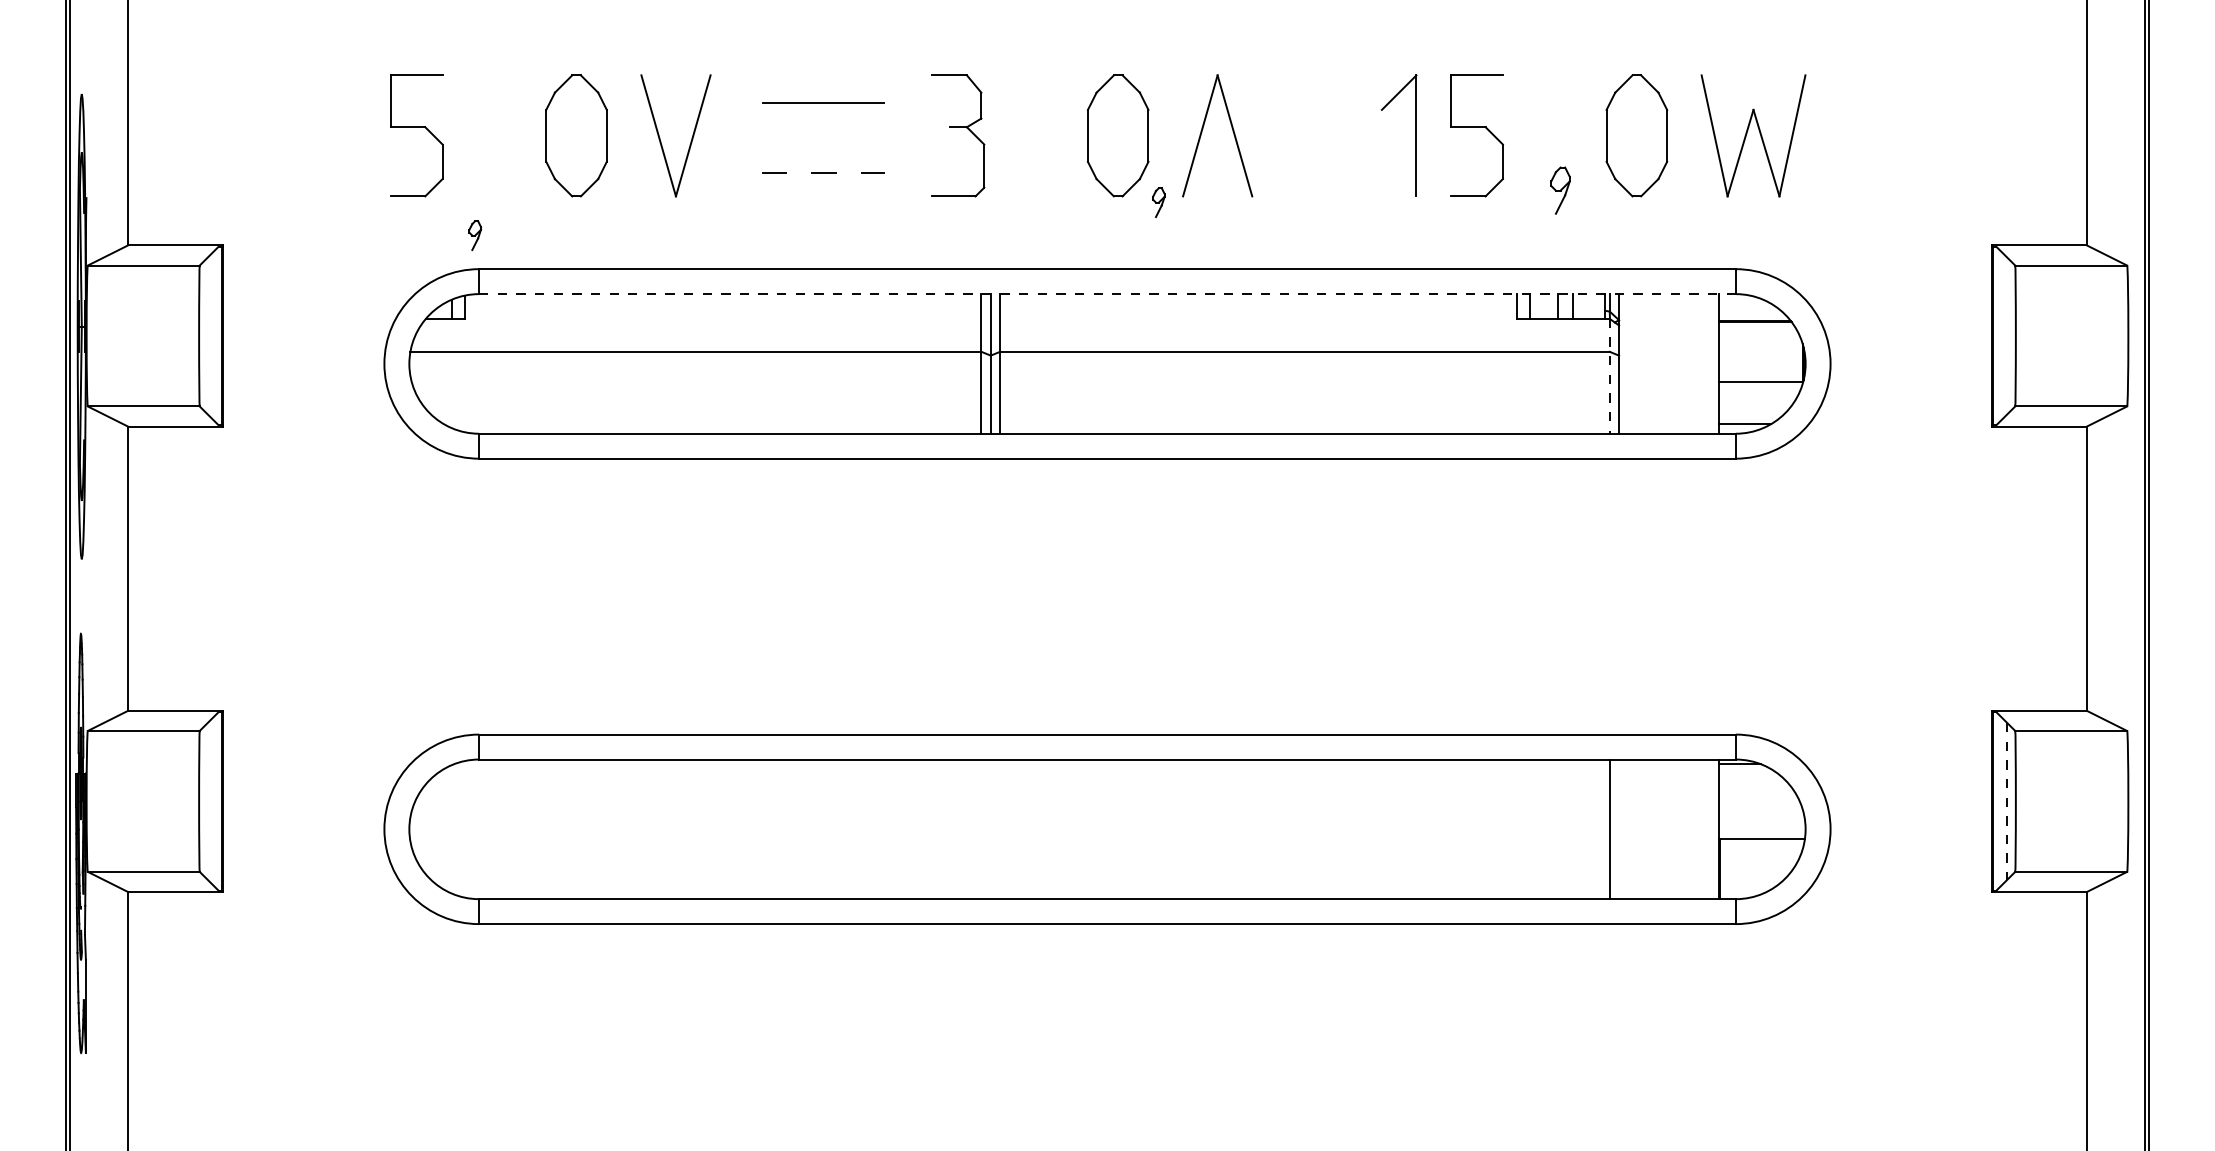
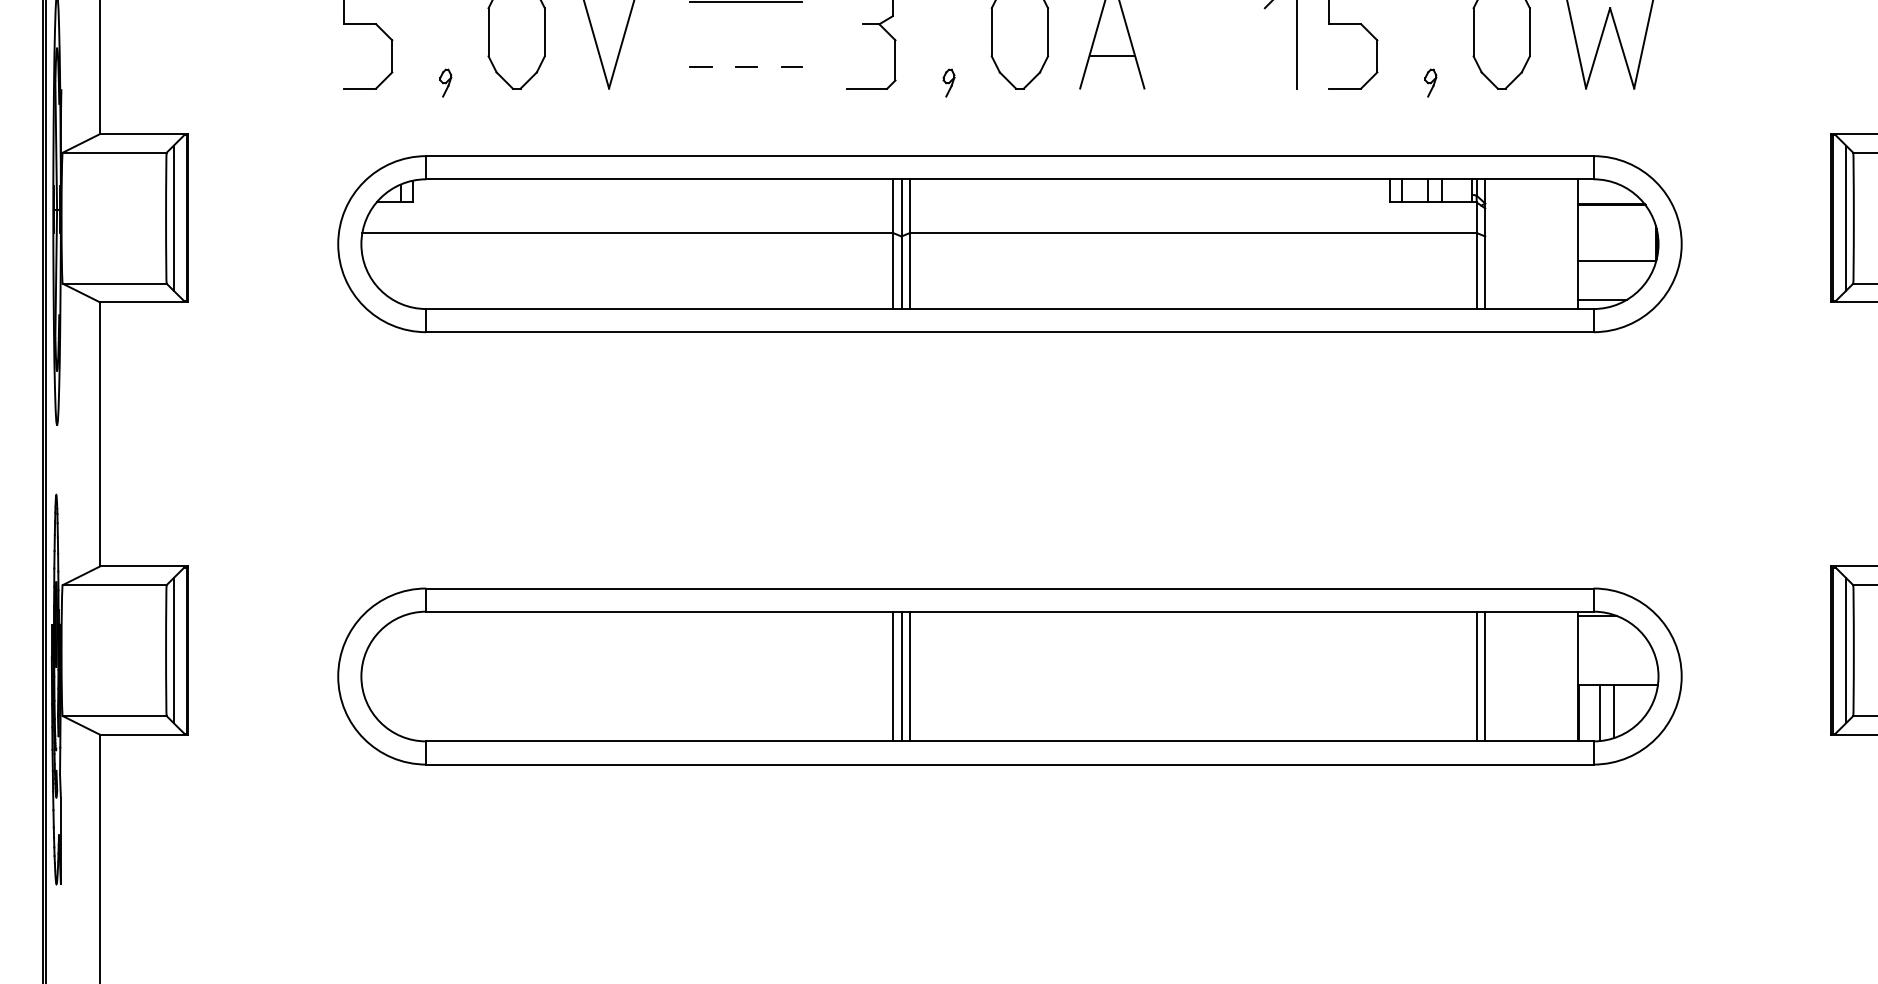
line: (1217, 161) -> (1112, 56), added
part: (1560, 190) -> (1430, 83), size x0.62
part: (1158, 202) -> (948, 83), moved
part: (475, 235) -> (446, 83), moved
line: (1107, 294) -> (1009, 179), dashed -> solid
line: (207, 335) -> (173, 217), added
line: (2007, 335) -> (1846, 217), added
line: (1609, 376) -> (1476, 255), dashed -> solid
line: (207, 801) -> (173, 650), added
line: (2007, 801) -> (1846, 650), dashed -> solid
line: (981, 829) -> (892, 676), added
line: (990, 829) -> (901, 676), added
line: (1000, 829) -> (910, 676), added
line: (1619, 829) -> (1485, 676), added
line: (1757, 866) -> (1613, 711), added
line: (1742, 868) -> (1599, 712), added

